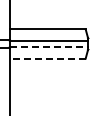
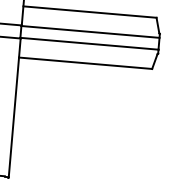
line: (49, 47) -> (90, 44), dashed -> solid
line: (47, 58) -> (85, 63), dashed -> solid

